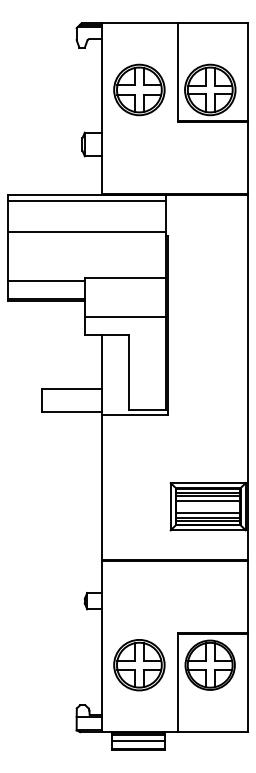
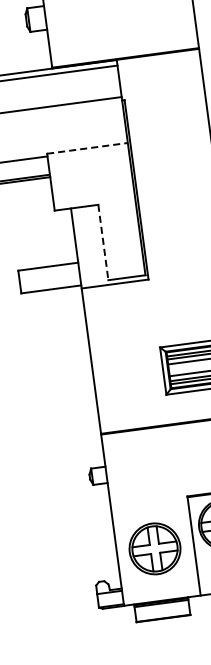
line: (126, 278) -> (88, 148), solid -> dashed
line: (125, 317) -> (92, 187), removed
line: (128, 372) -> (103, 242), solid -> dashed
part: (139, 665) -> (155, 549), moved
line: (138, 741) -> (162, 610), removed

